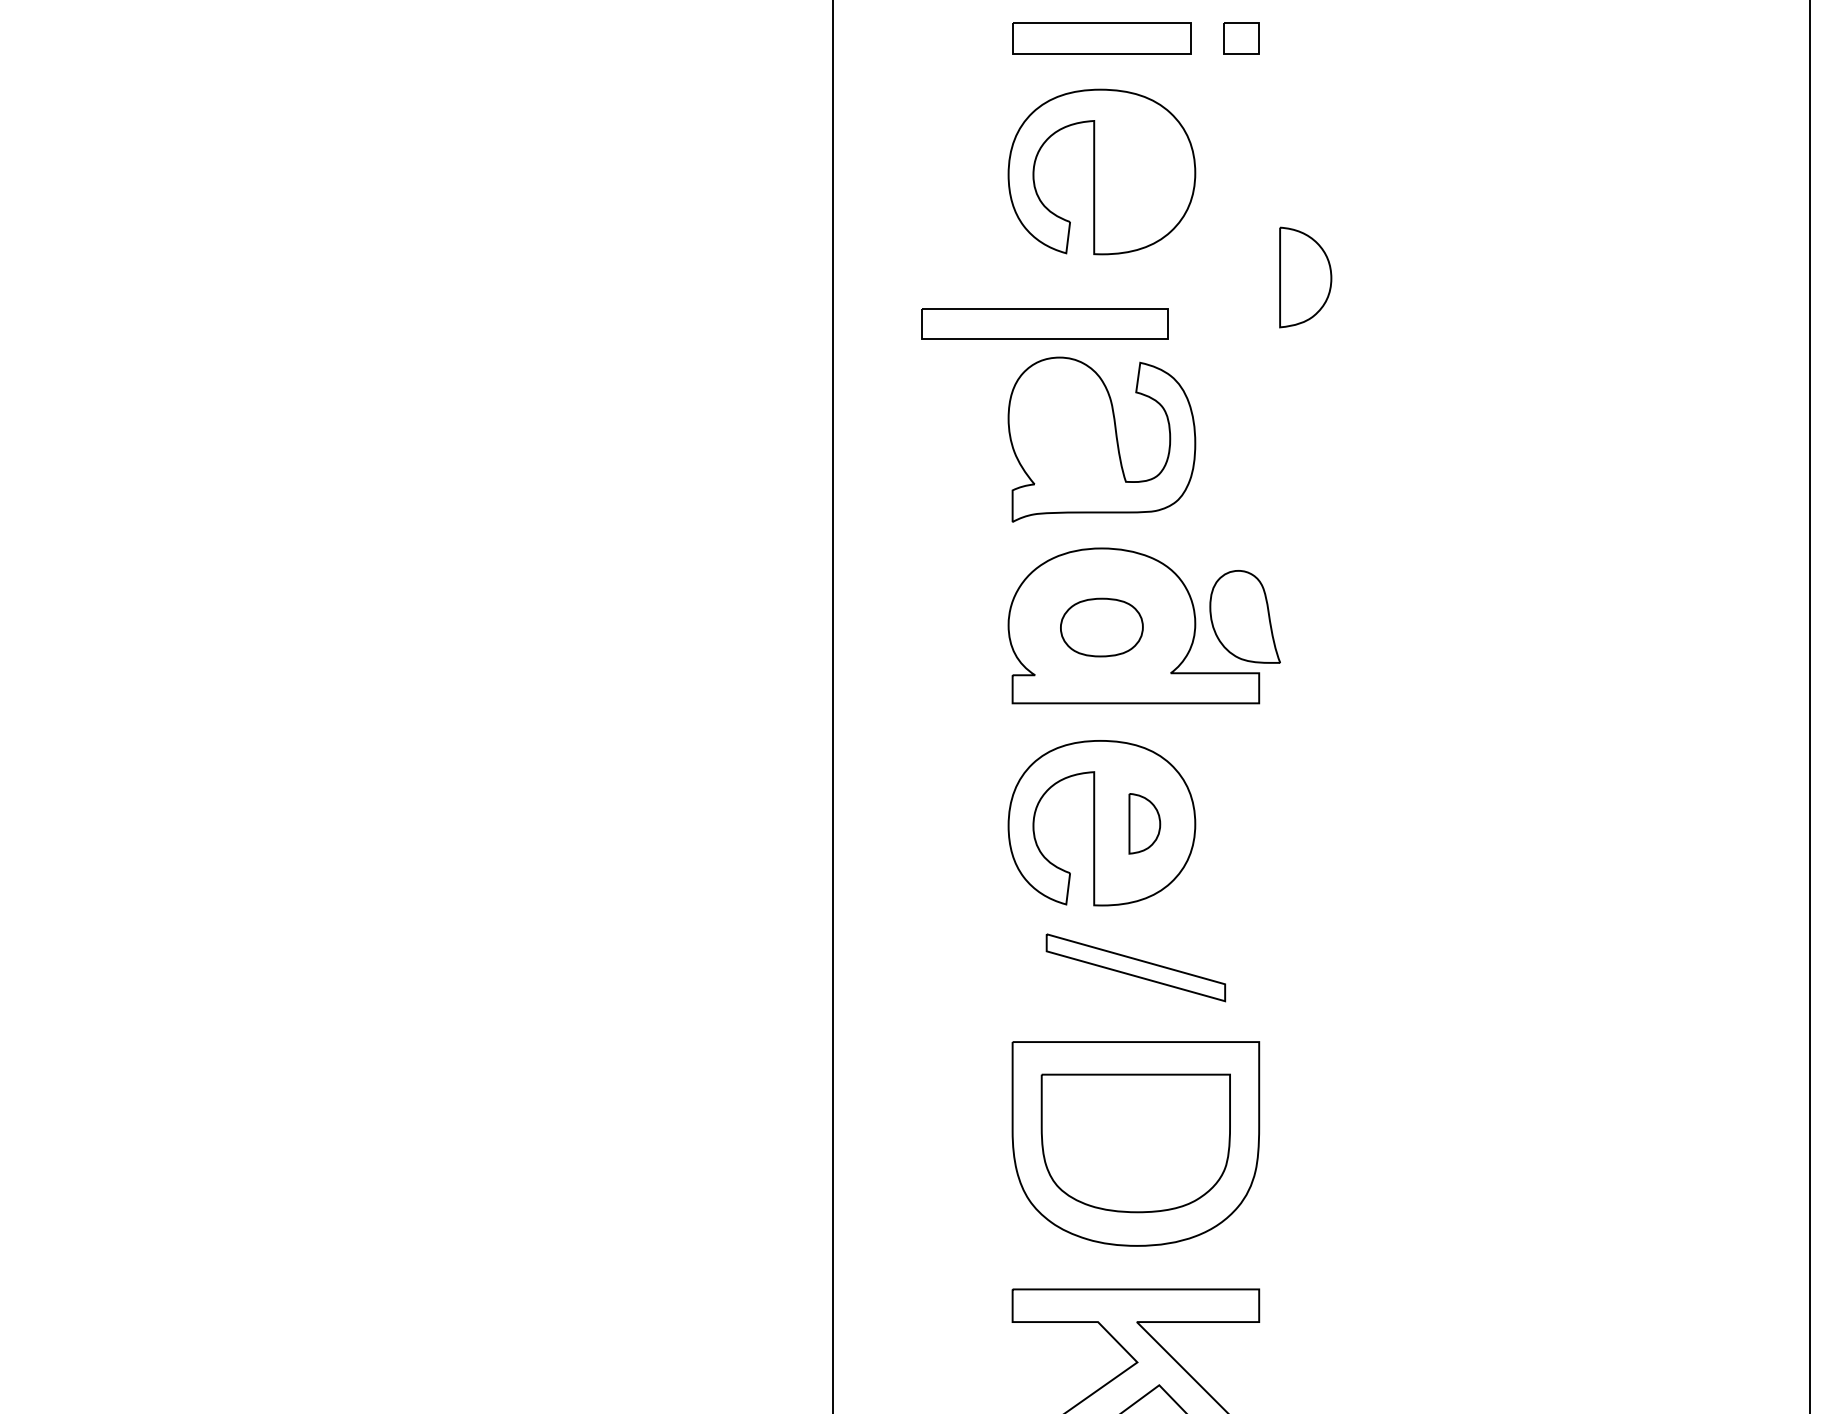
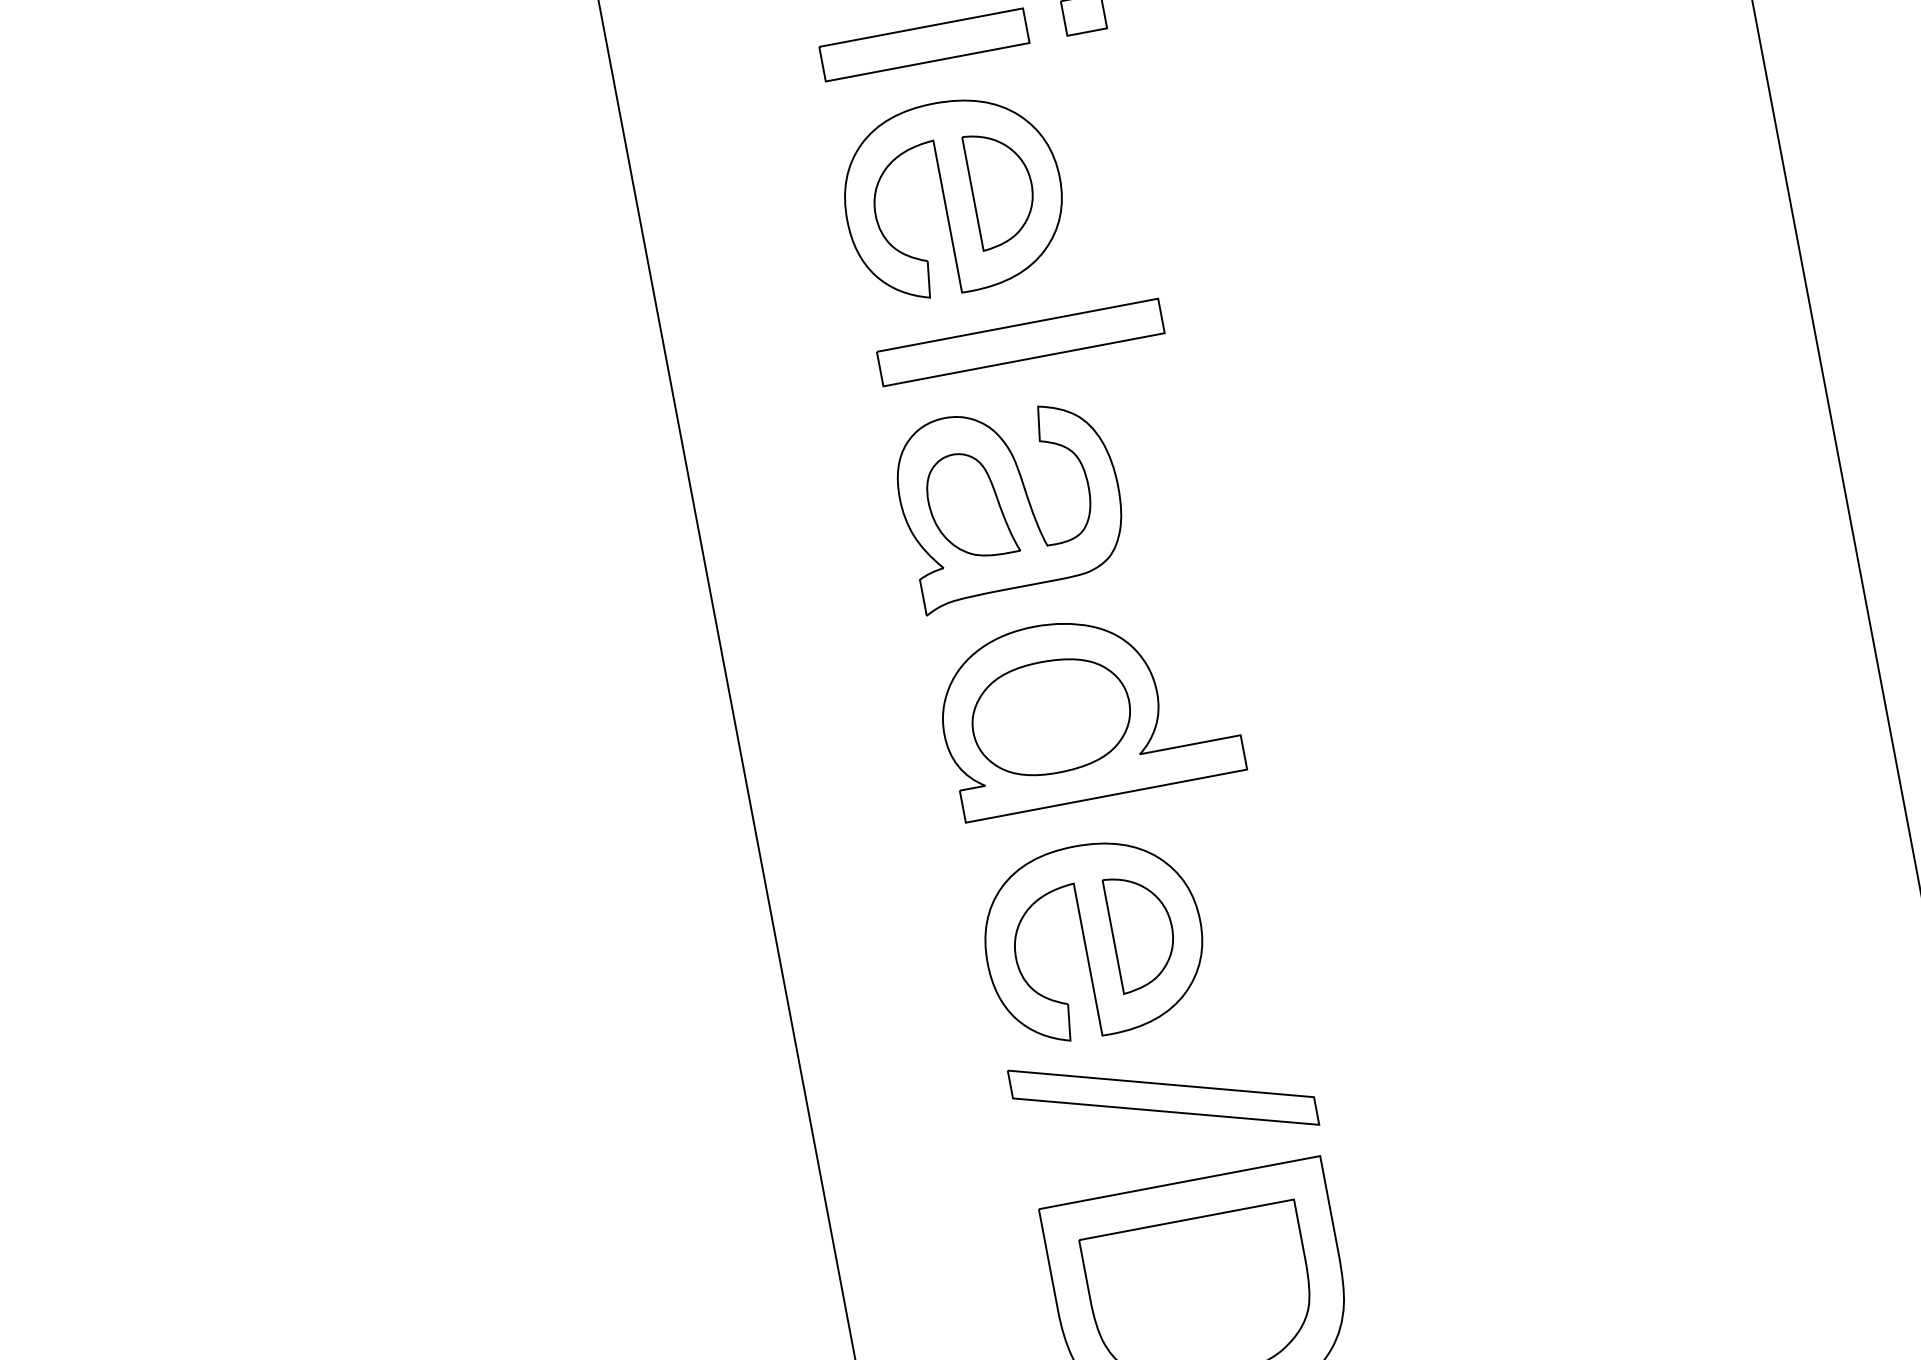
part: (1305, 277) -> (1001, 188), moved
part: (1044, 323) -> (1020, 342), moved
part: (1244, 616) -> (969, 505), moved
part: (1101, 627) -> (1050, 717), size x1.67
part: (1144, 823) -> (1142, 931), size x1.67
part: (1135, 967) -> (1163, 1097), size x1.43

